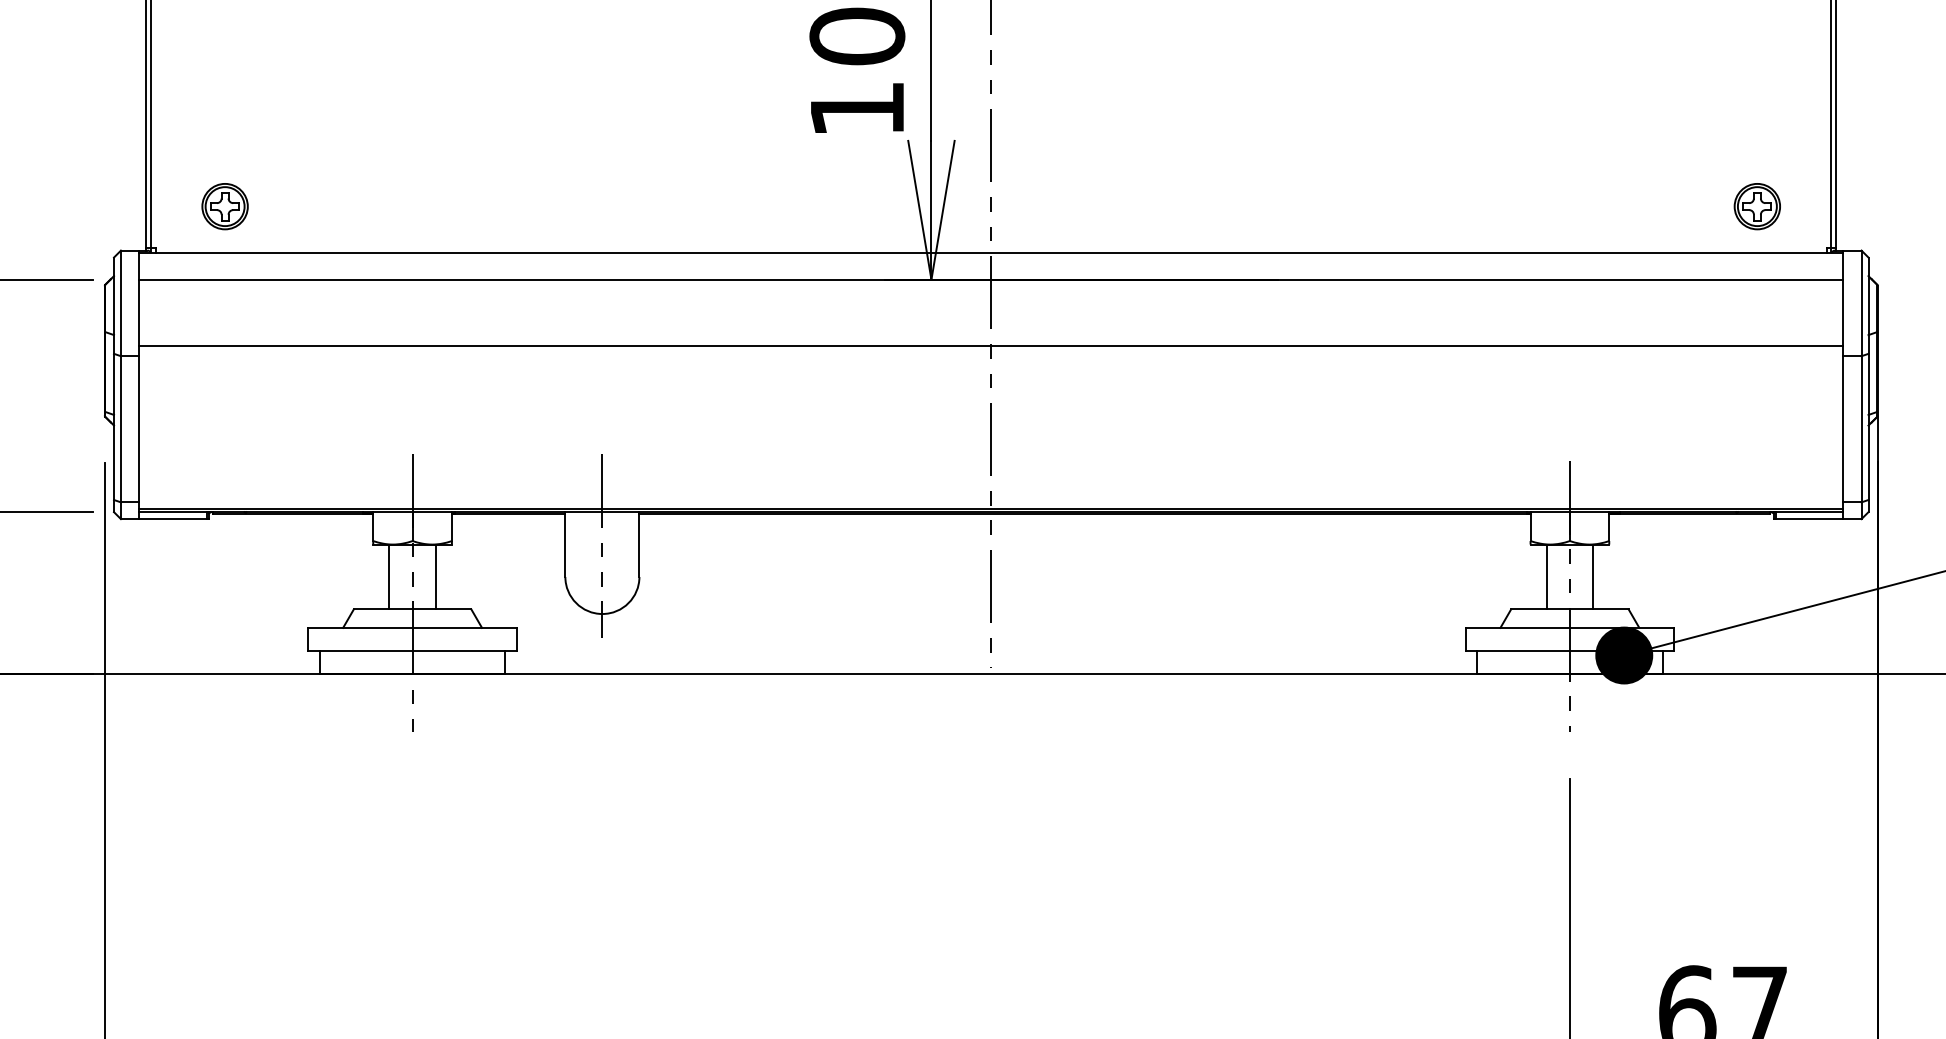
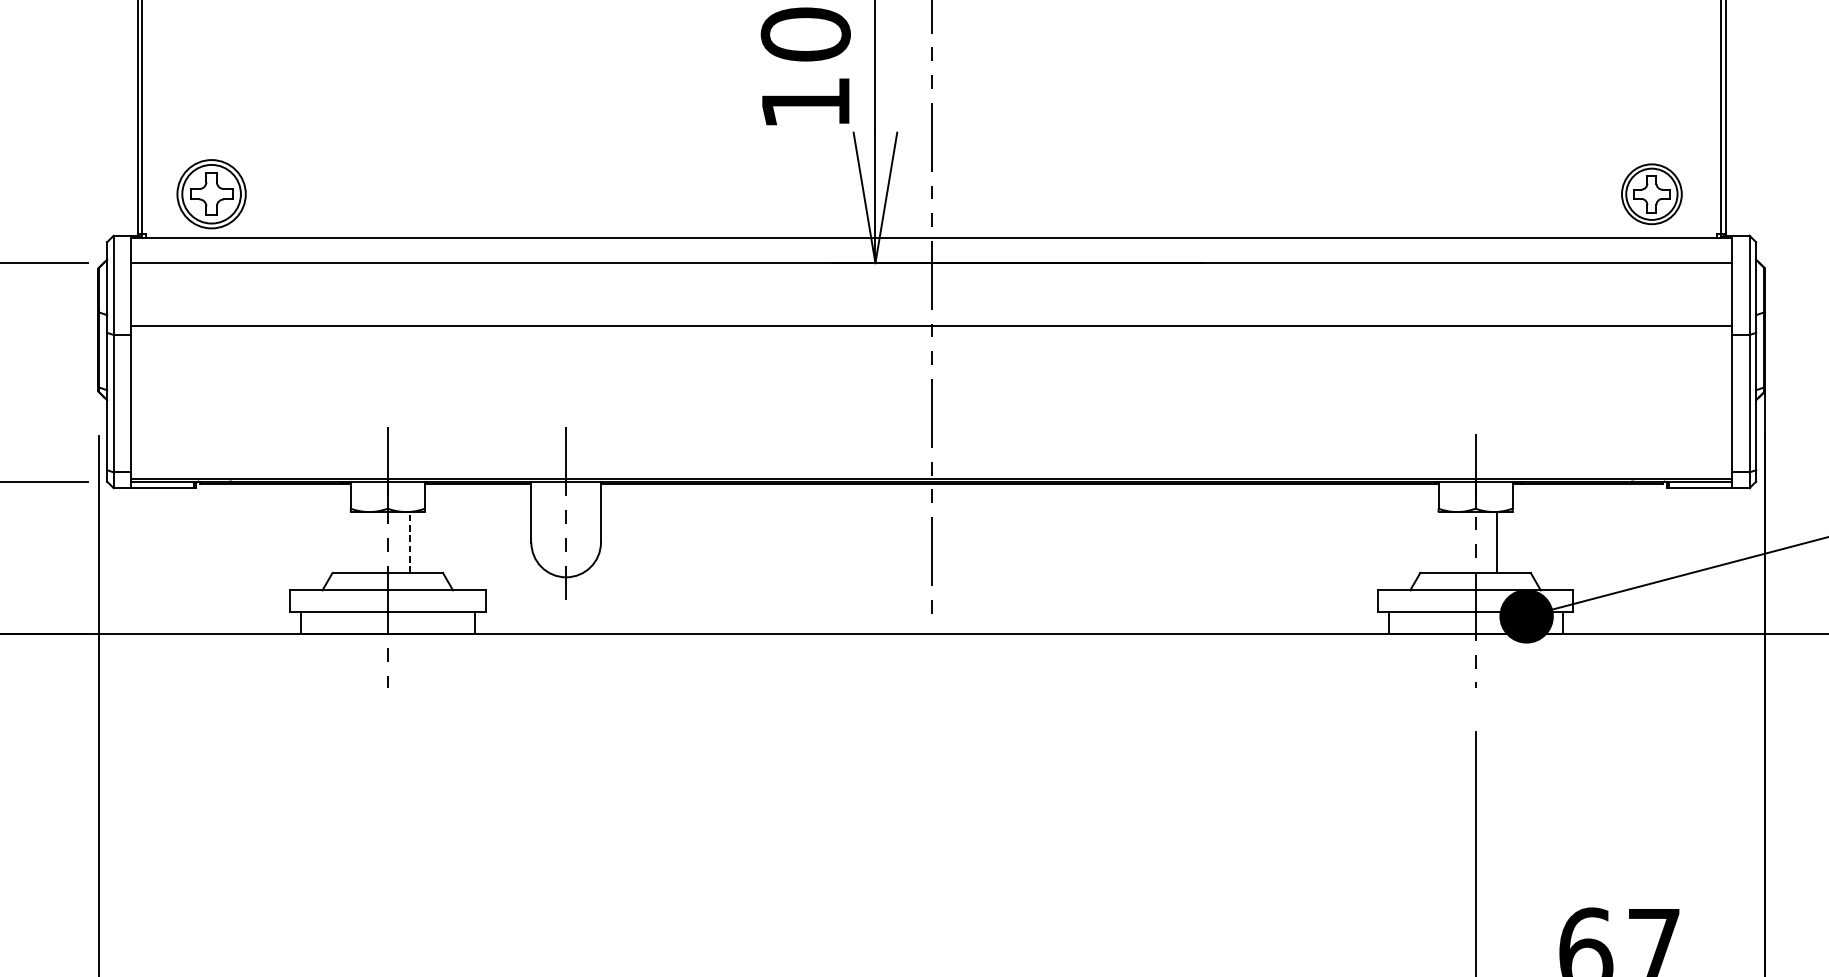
part: (224, 206) -> (210, 194), size x1.6
part: (1756, 206) -> (1650, 194), size x1.4
line: (389, 576) -> (366, 542), removed
line: (435, 576) -> (409, 542), solid -> dashed
line: (1546, 576) -> (1453, 542), removed

